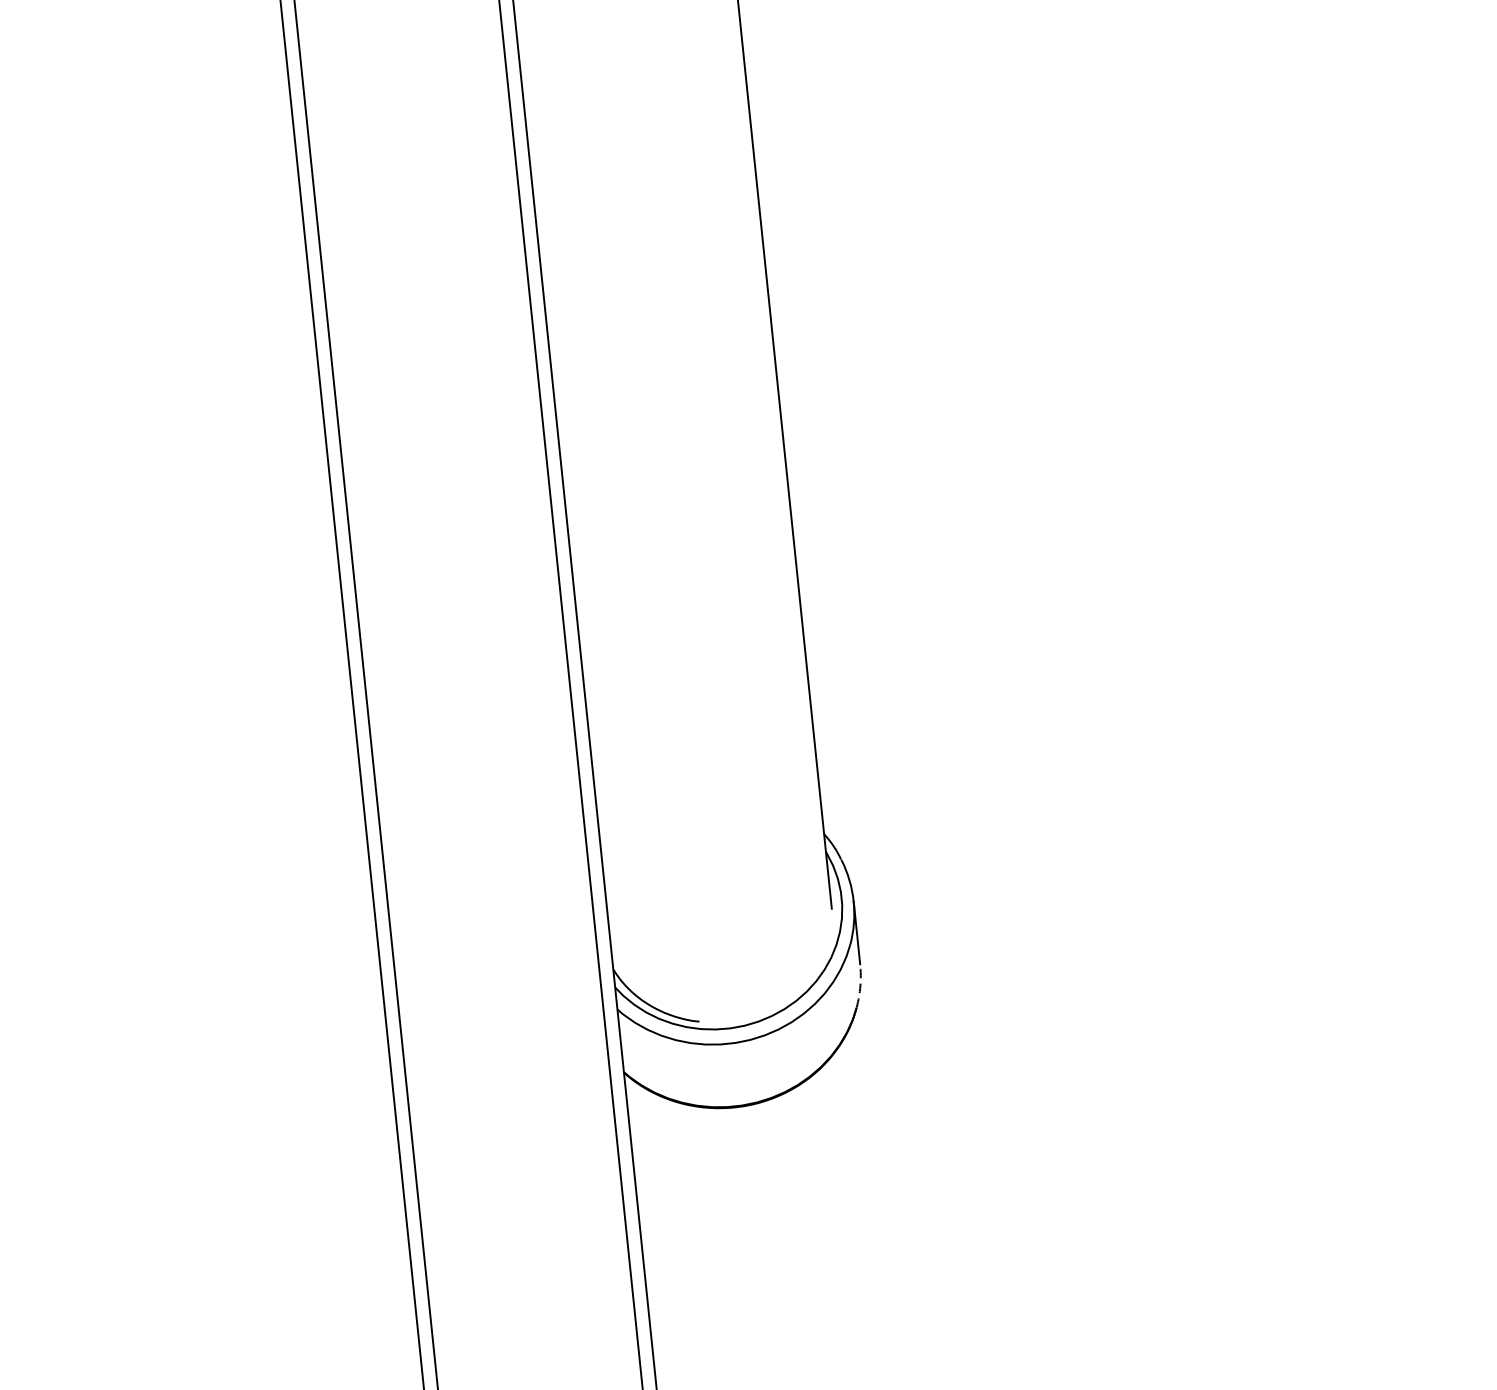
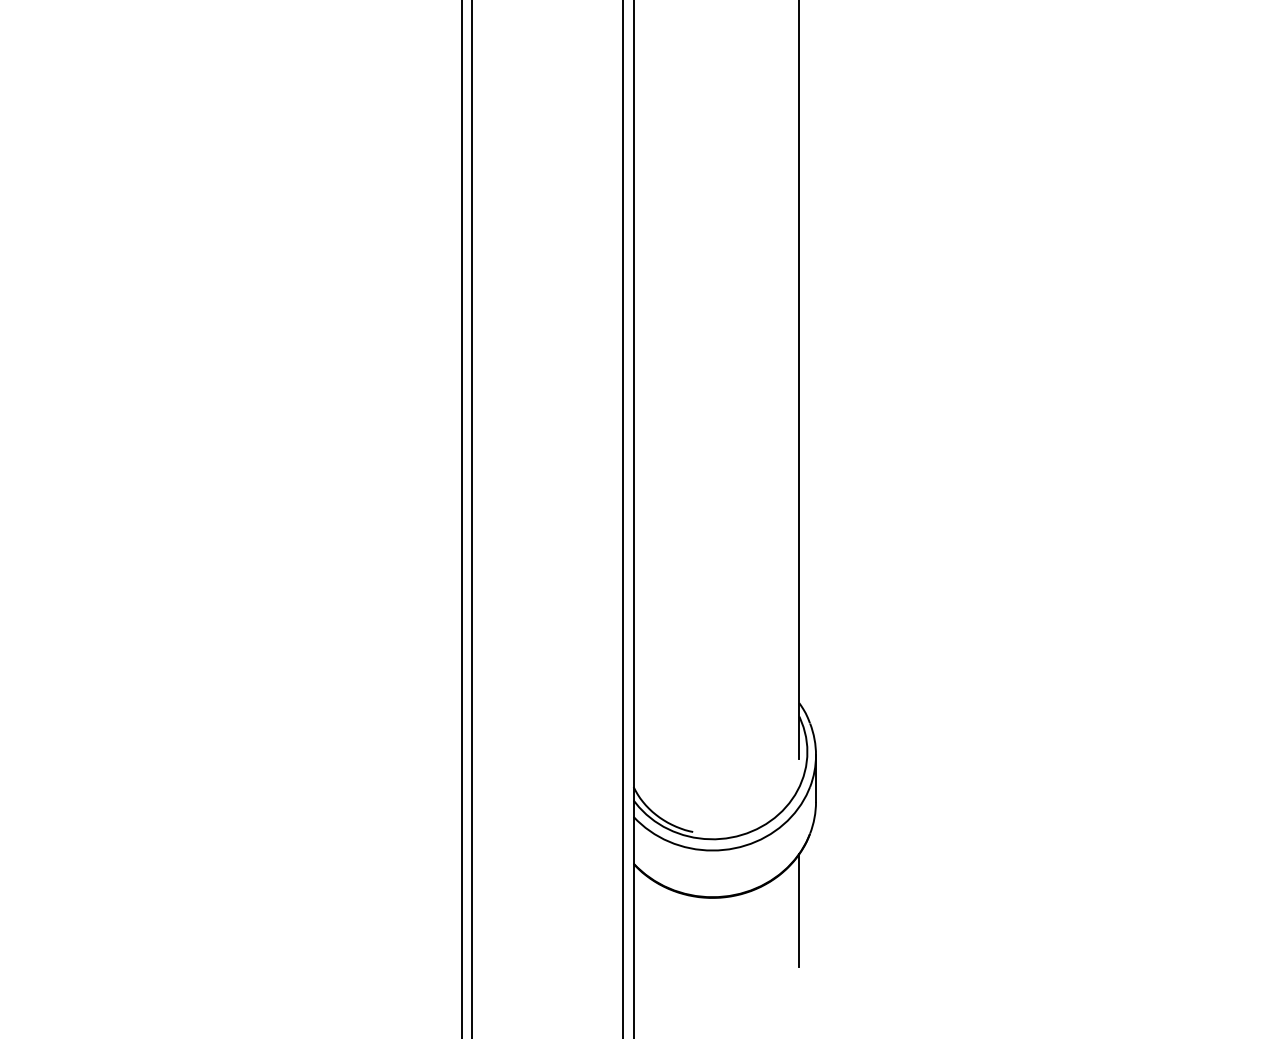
arc: (860, 986) -> (814, 818), dashed -> solid
line: (853, 1112) -> (799, 910), added

